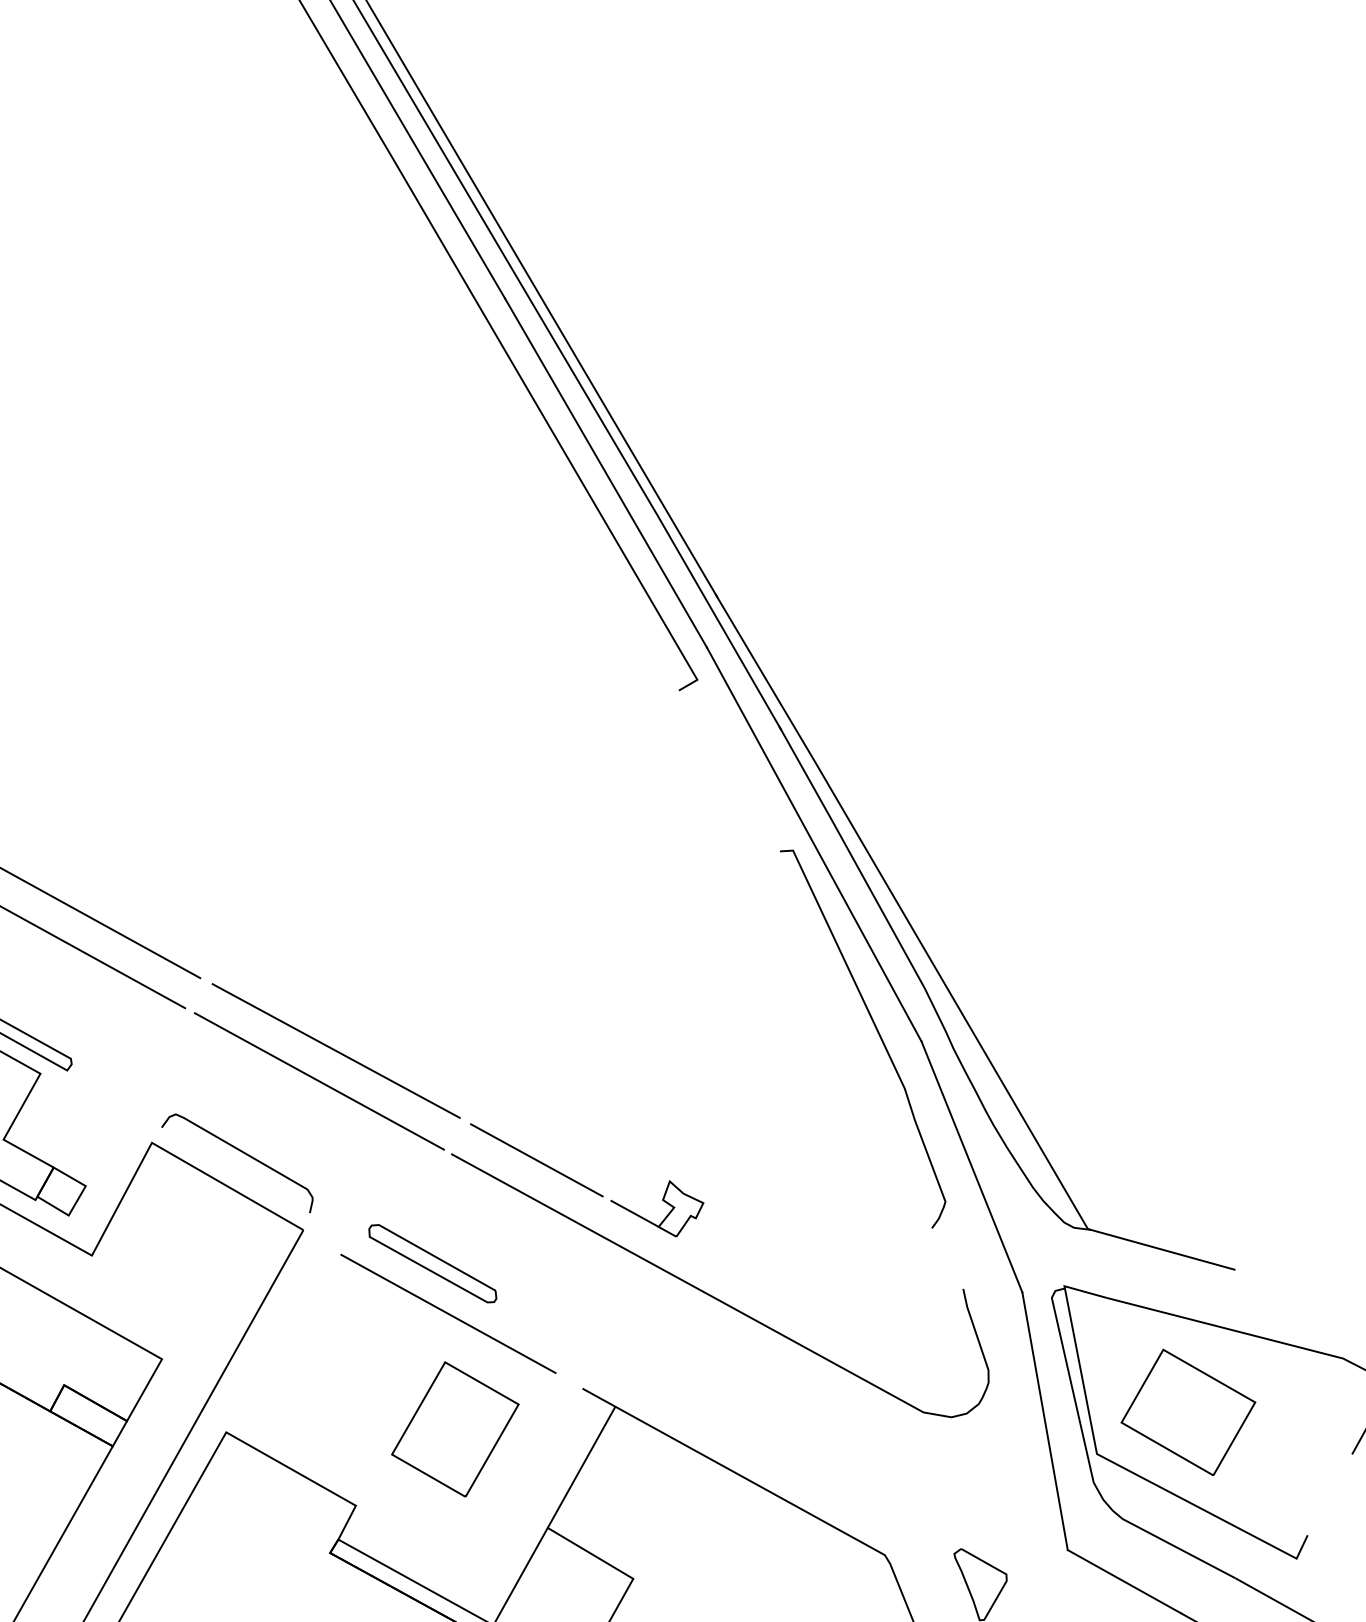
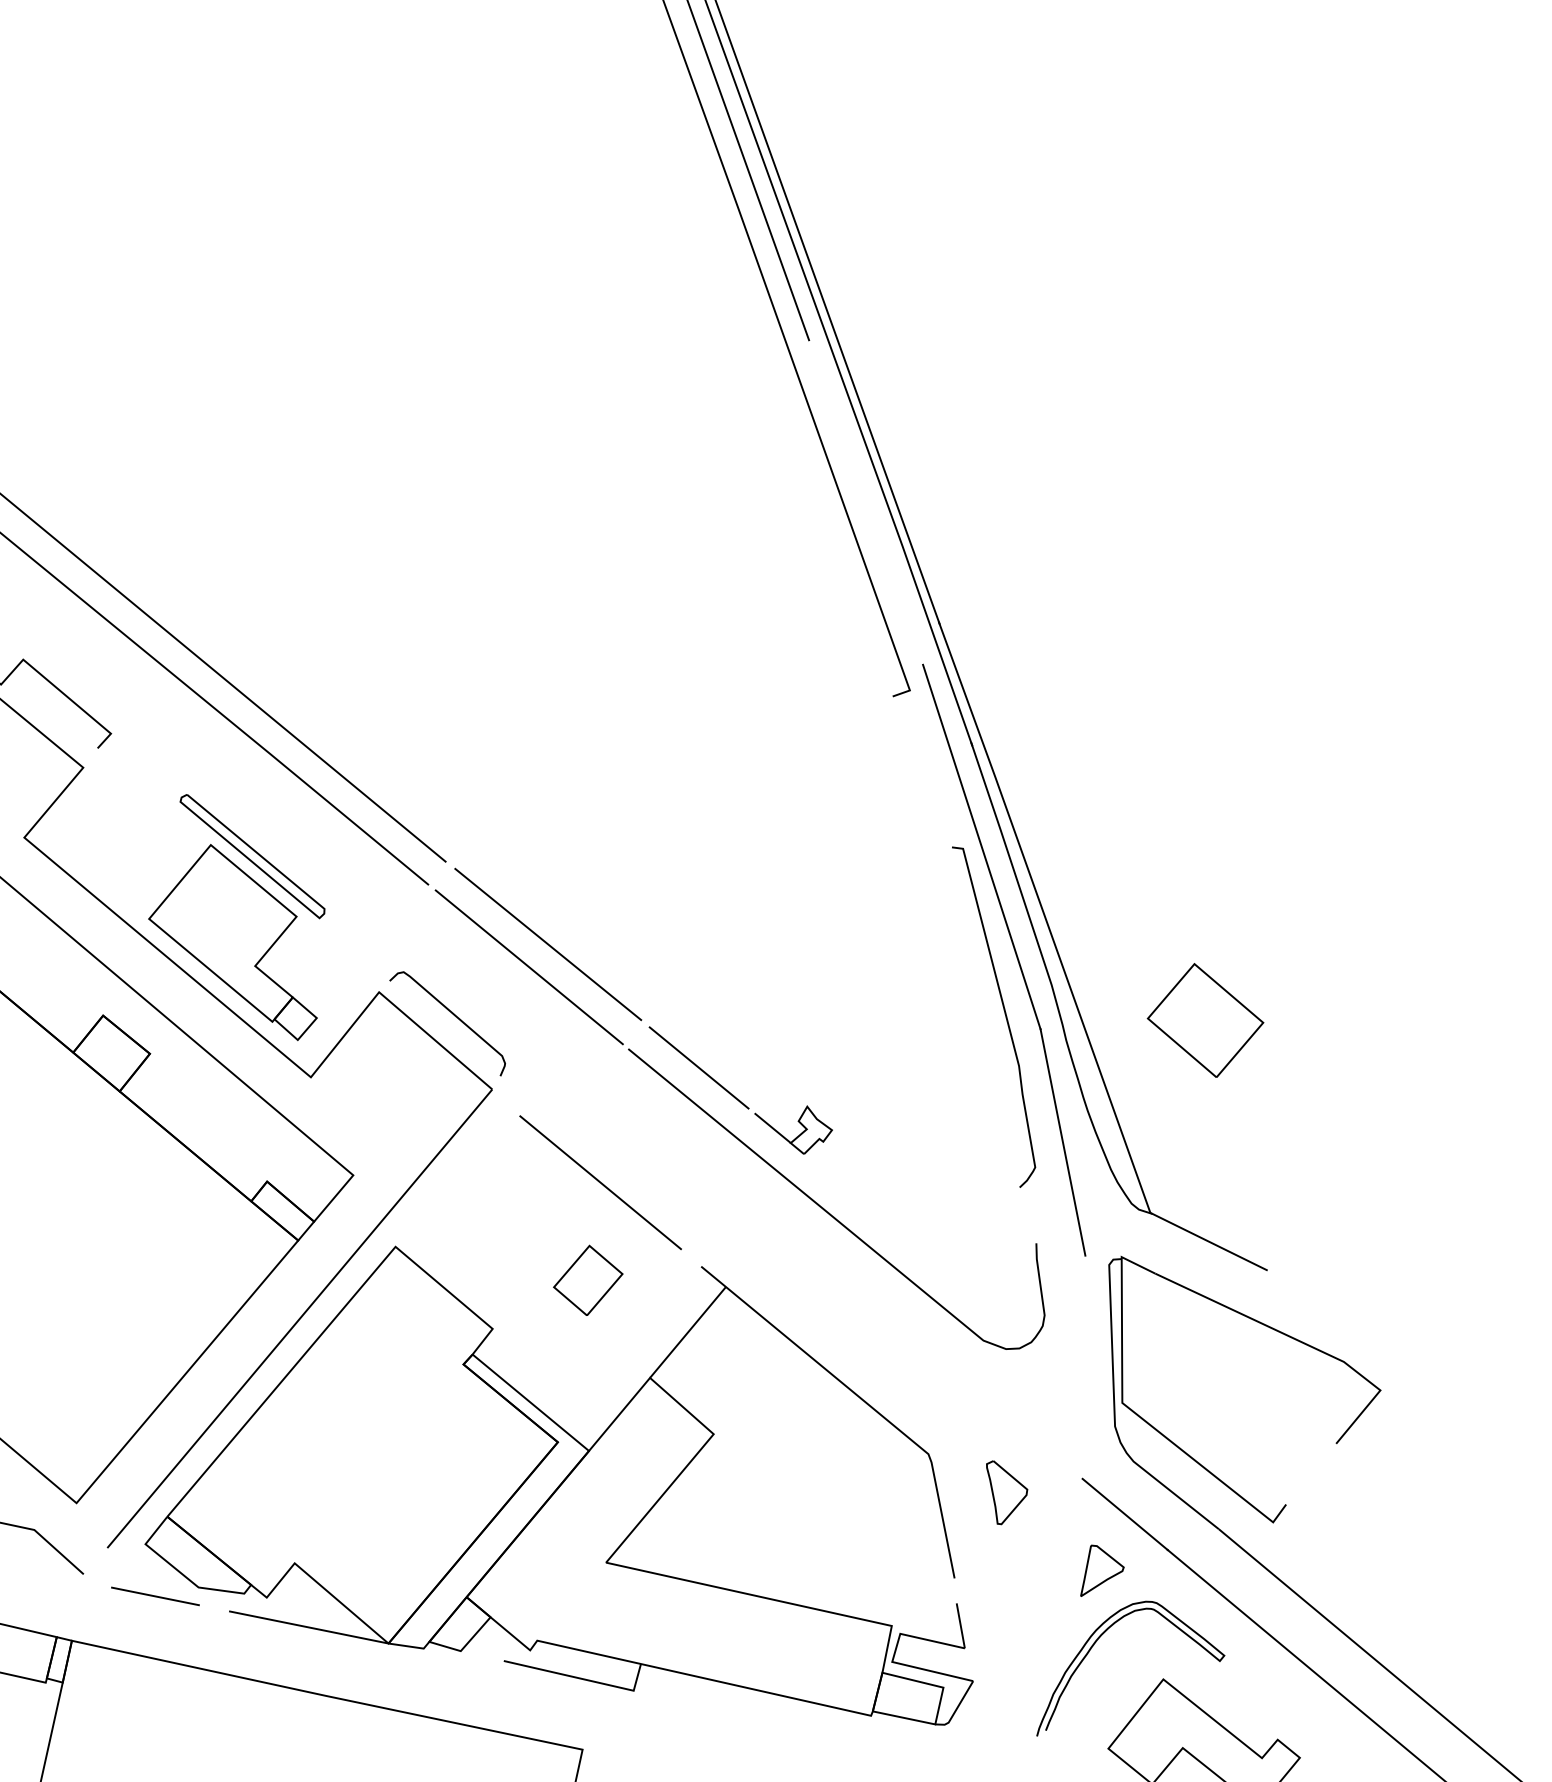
line: (606, 472) -> (866, 502), removed
part: (432, 1262) -> (595, 1137), removed
part: (1188, 1412) -> (1205, 1020), moved
line: (1044, 1420) -> (1083, 1366), removed
part: (455, 1429) -> (588, 1280), size x0.6

